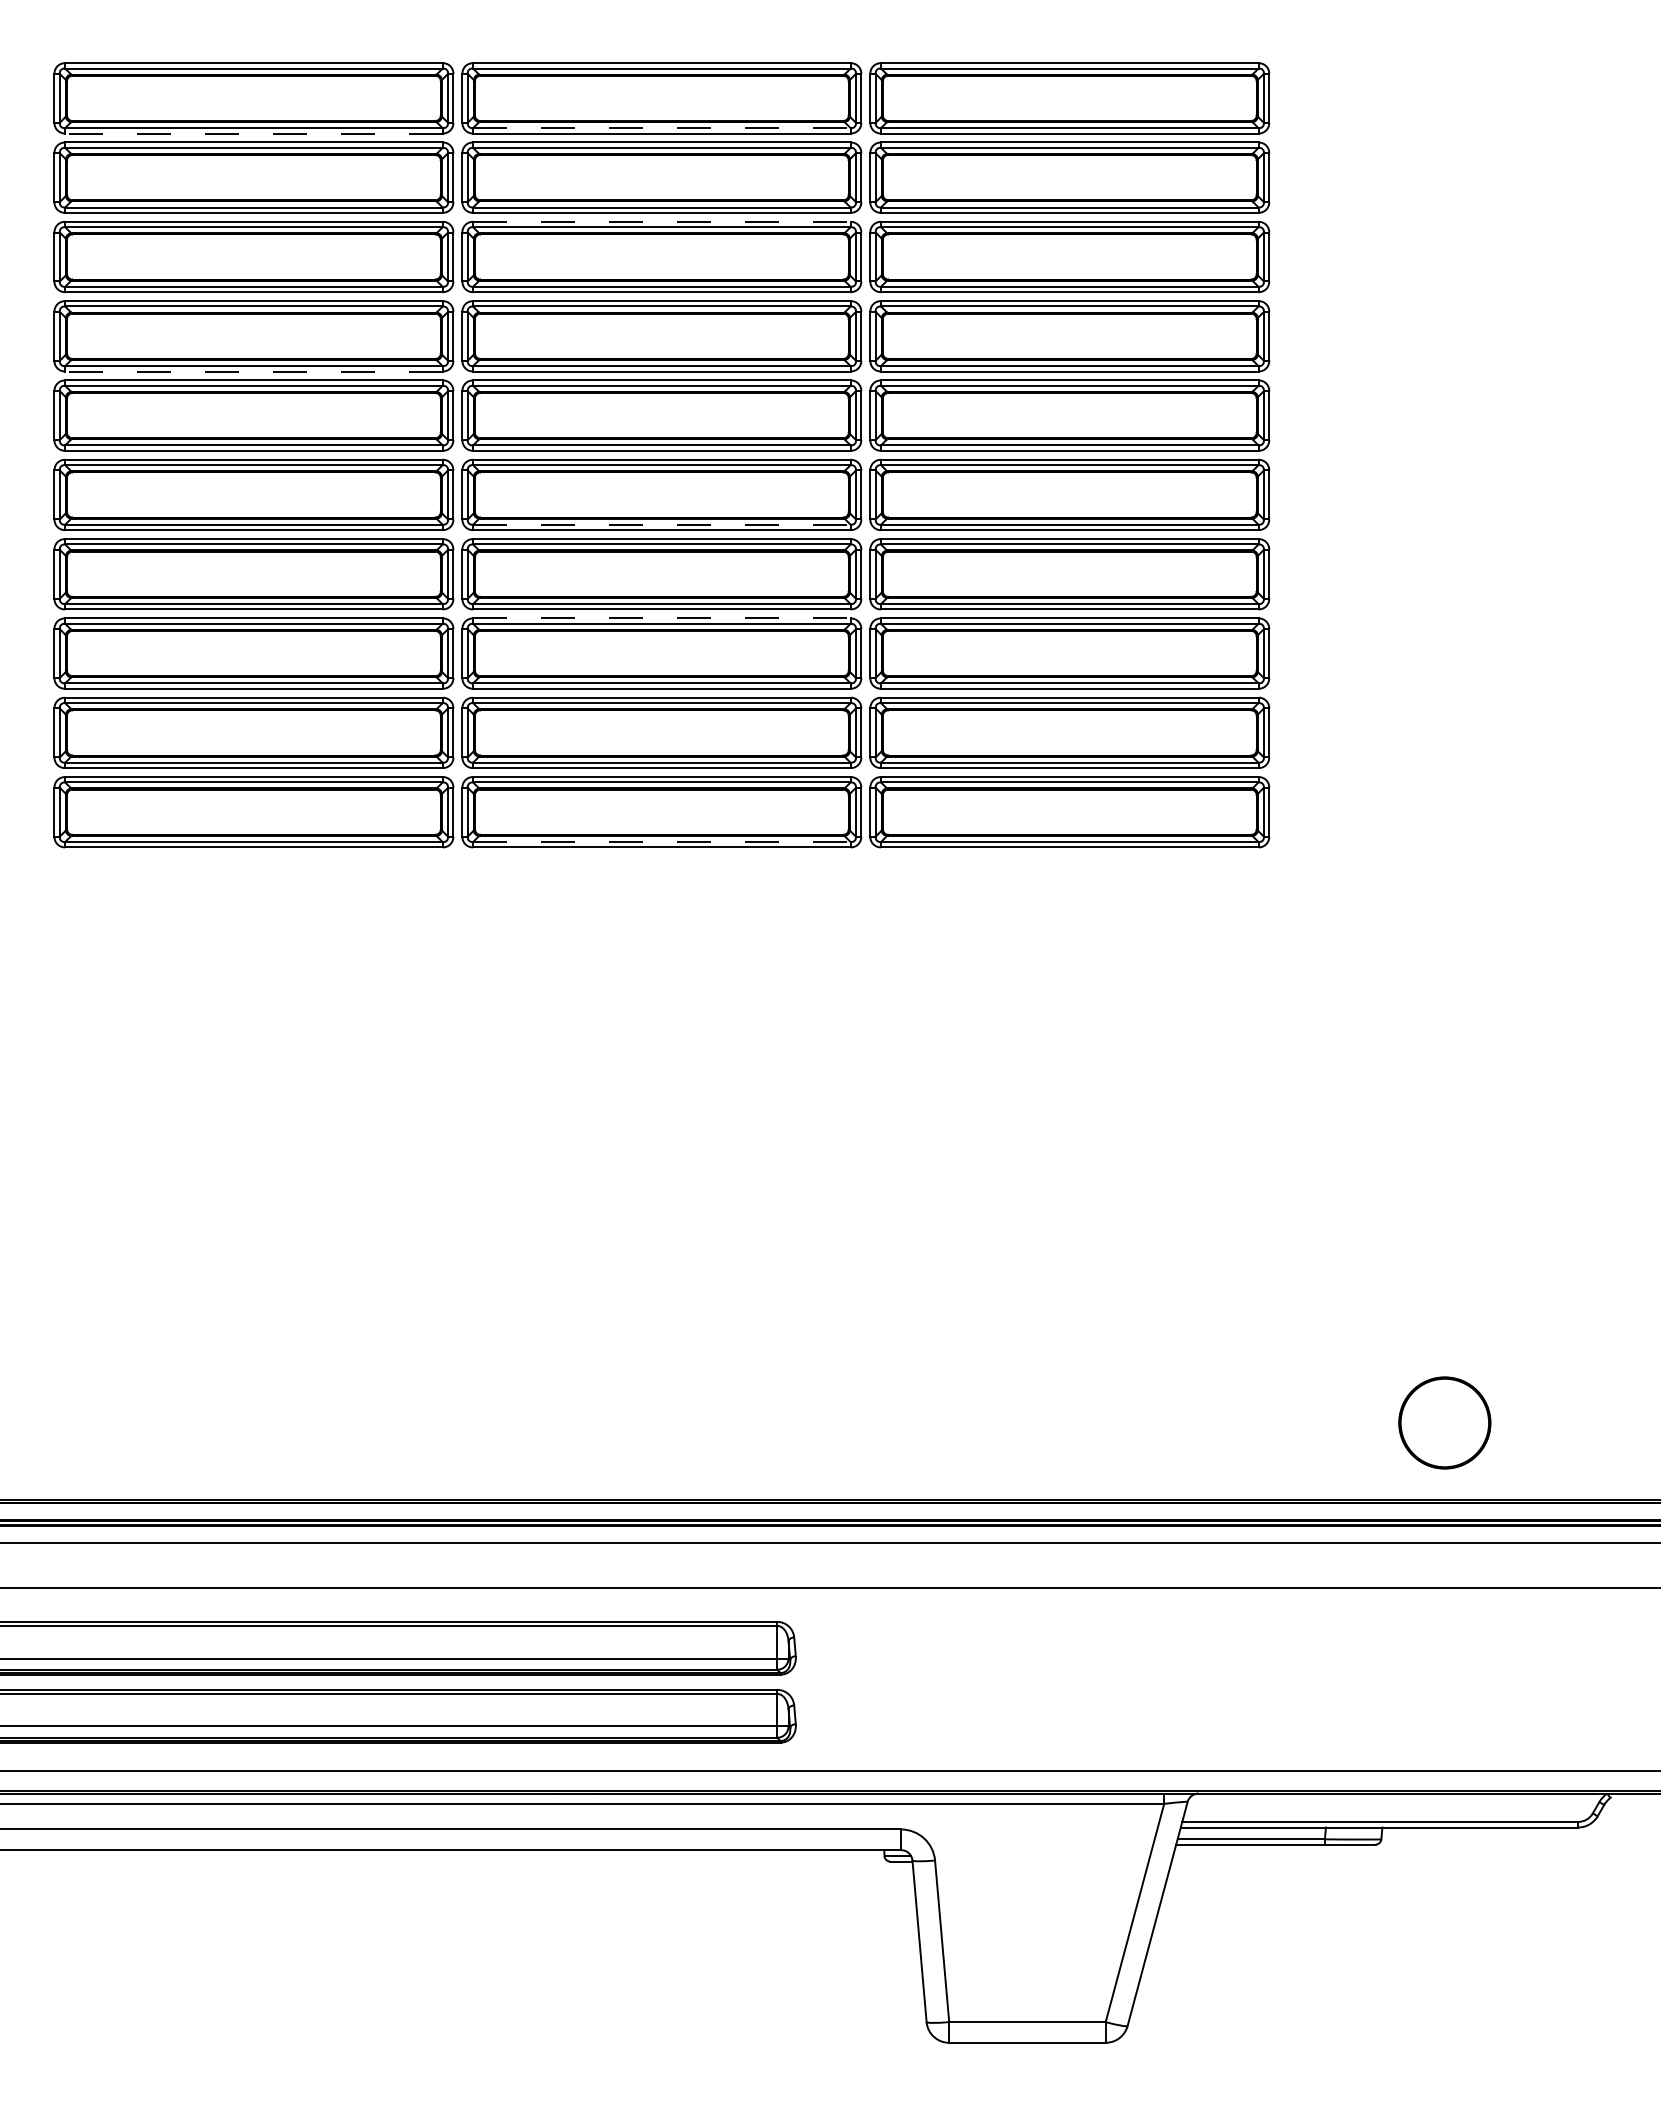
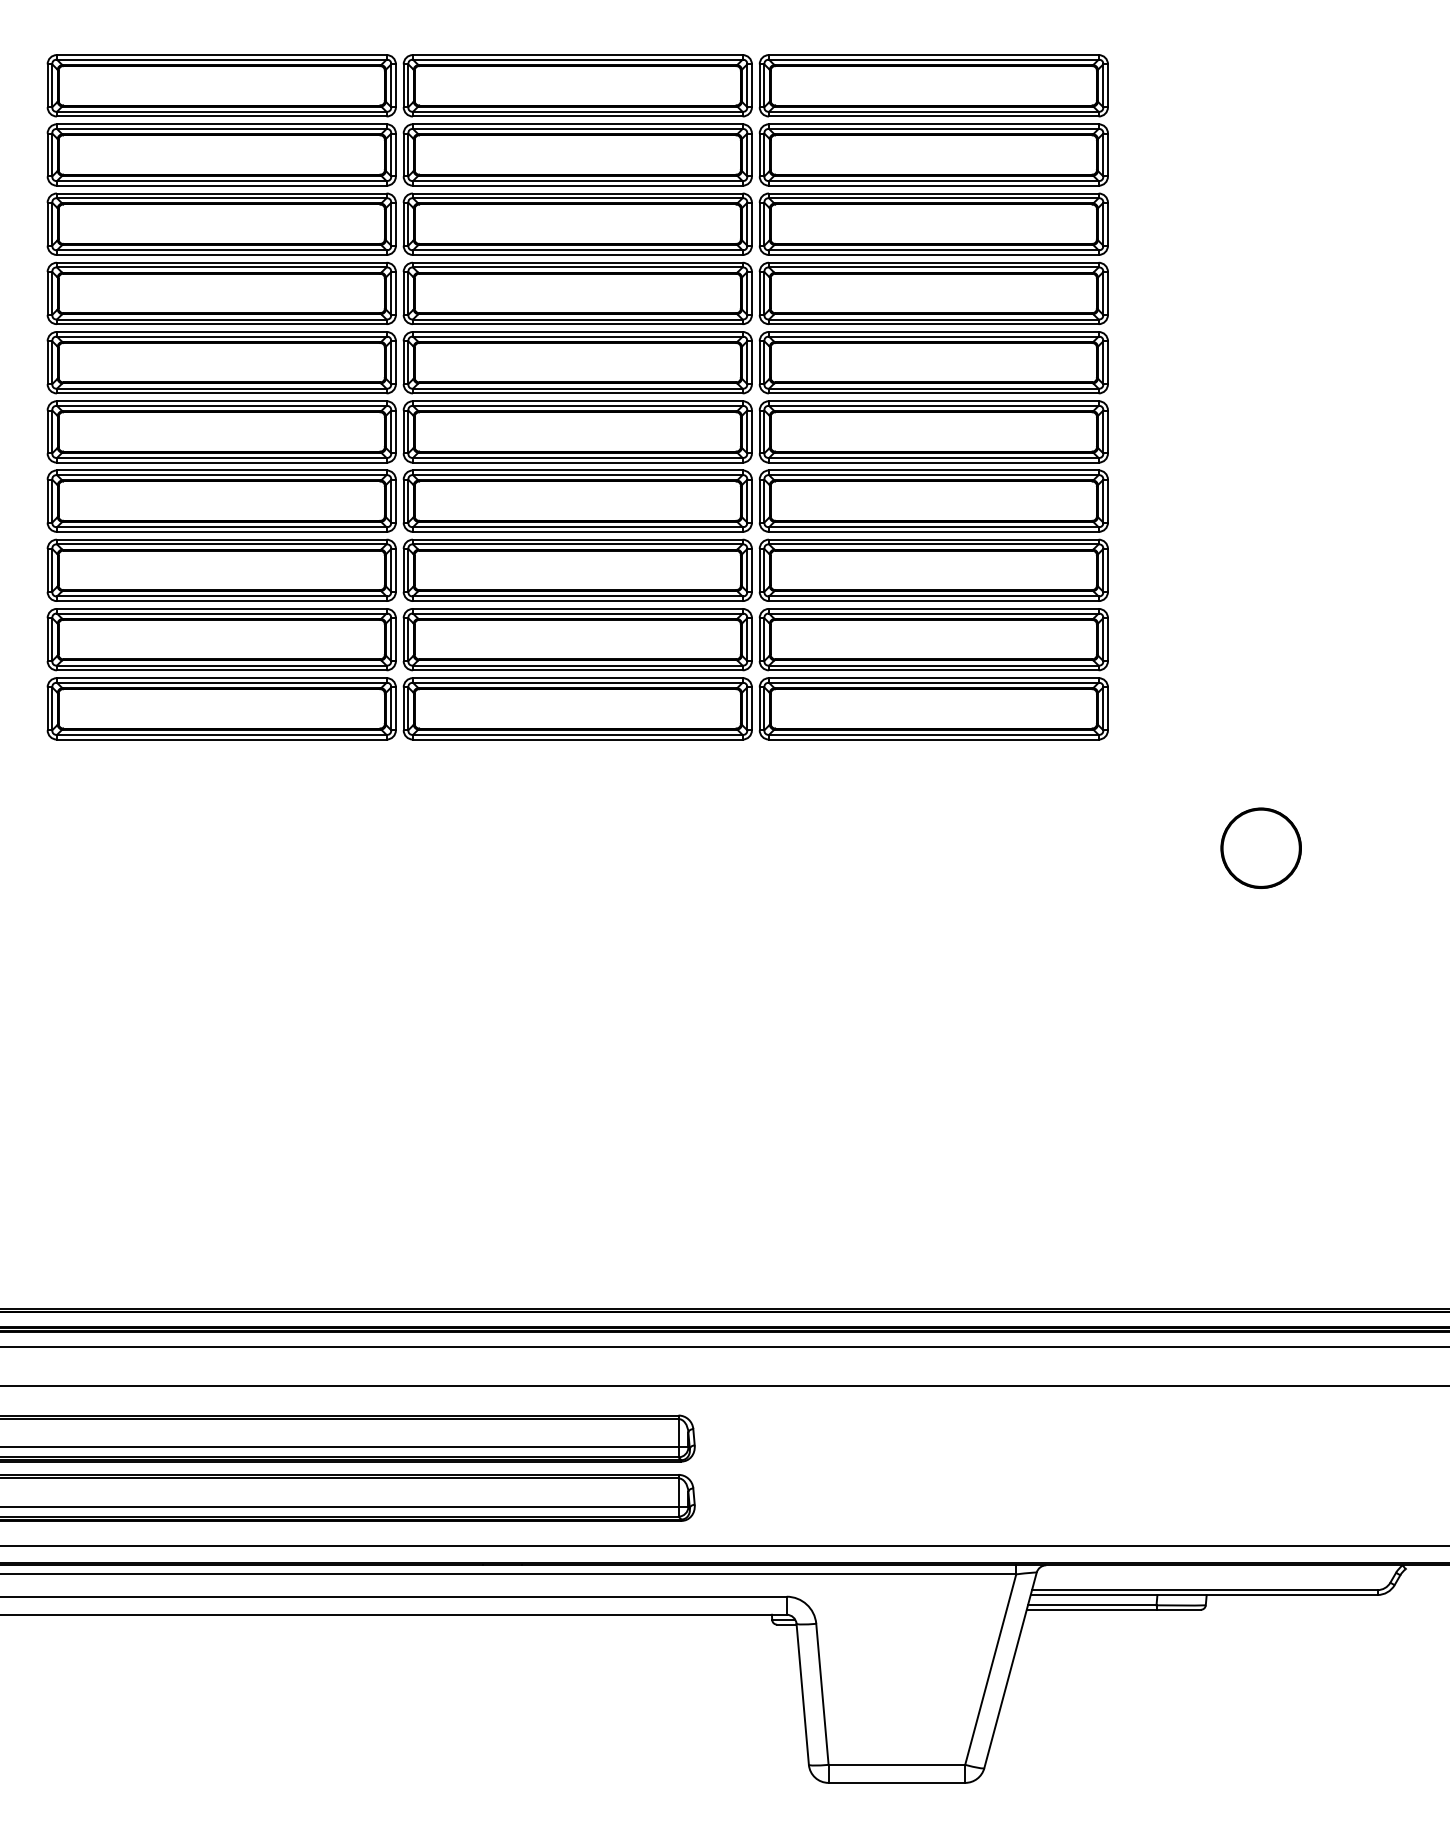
line: (661, 128) -> (577, 112), dashed -> solid
line: (253, 133) -> (221, 116), dashed -> solid
line: (661, 221) -> (577, 193), dashed -> solid
line: (253, 371) -> (221, 324), dashed -> solid
line: (661, 524) -> (577, 457), dashed -> solid
line: (661, 618) -> (577, 539), dashed -> solid
line: (661, 842) -> (577, 735), dashed -> solid
circle: (1444, 1422) -> (1260, 847), moved

